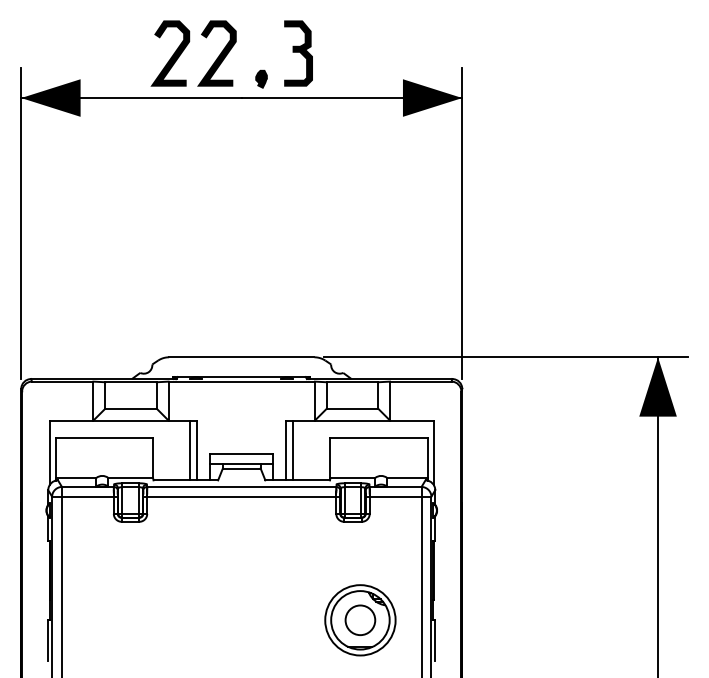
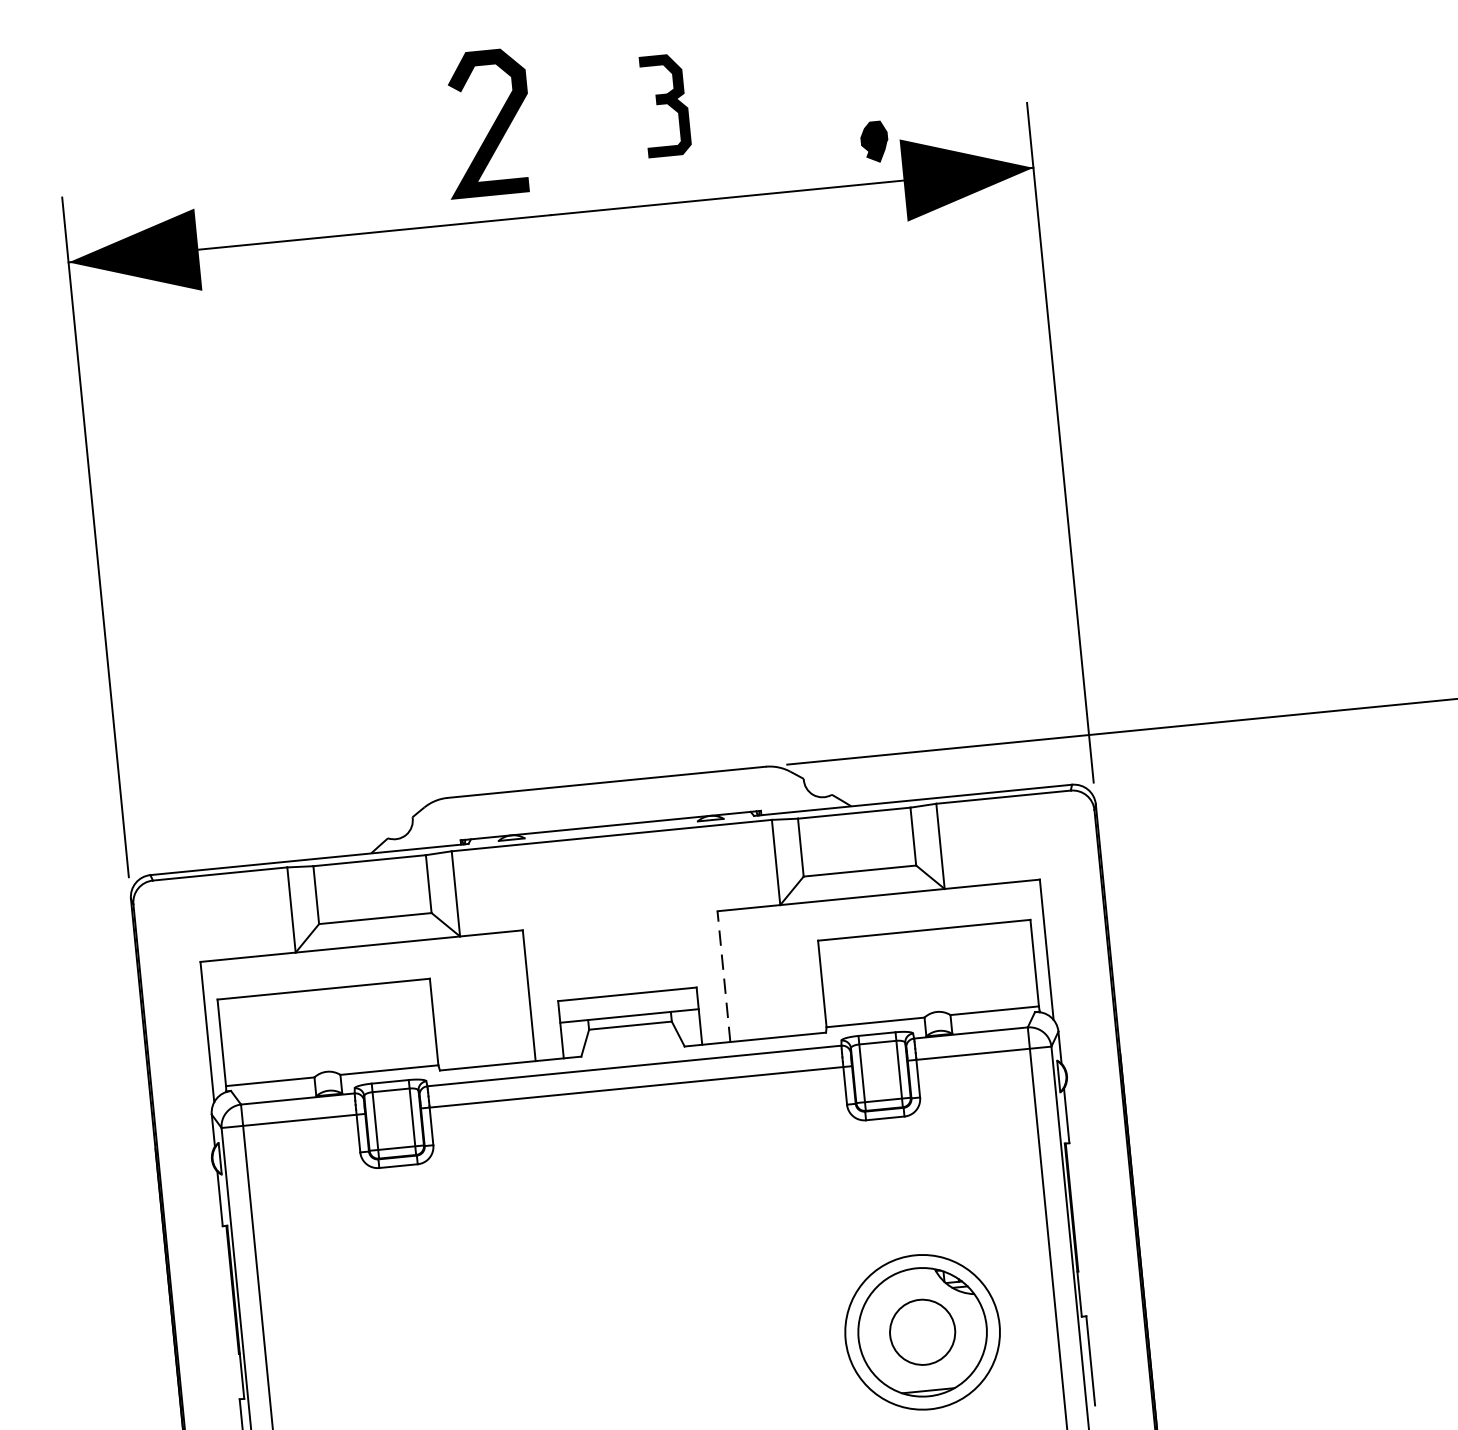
part: (298, 53) -> (665, 105), size x0.7
curve: (172, 54) -> (390, 134), removed
part: (261, 78) -> (874, 140), moved
line: (190, 450) -> (514, 997), removed
line: (286, 450) -> (724, 976), solid -> dashed
line: (293, 450) -> (739, 975), removed

